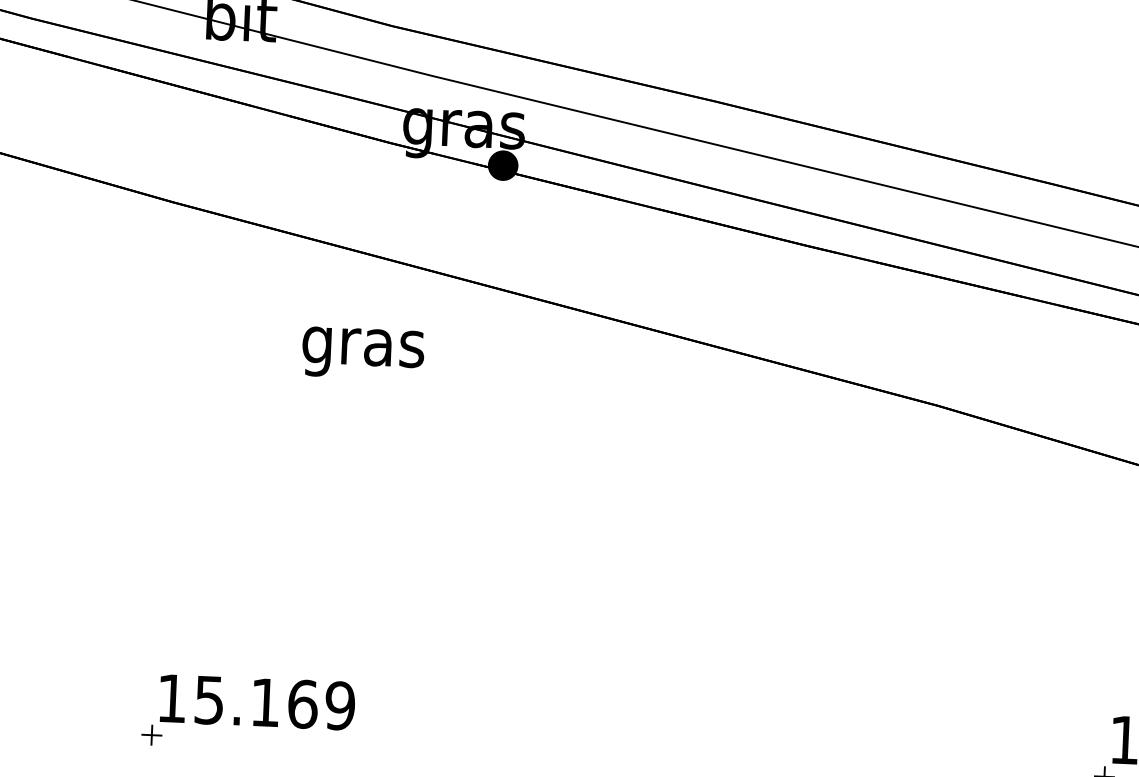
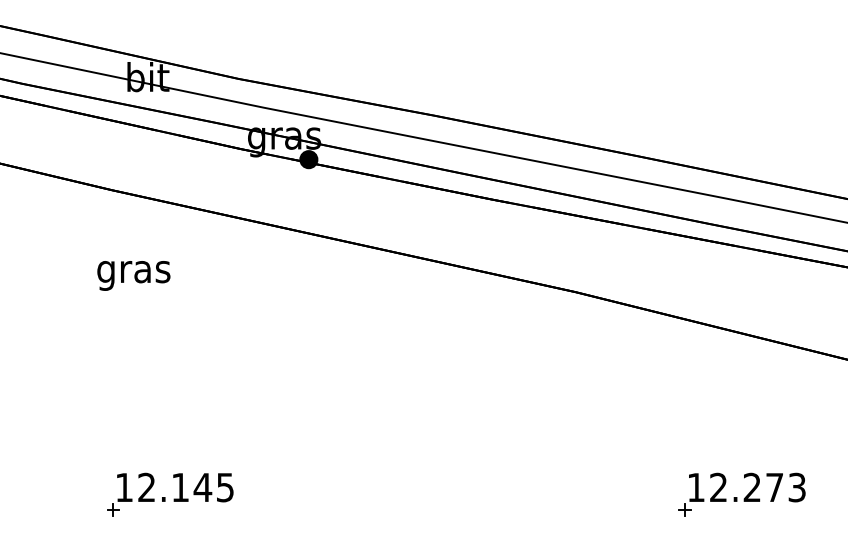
text: (362, 352) -> (133, 275), moved
text: (275, 702) -> (186, 487), 15.169 -> 12.145

